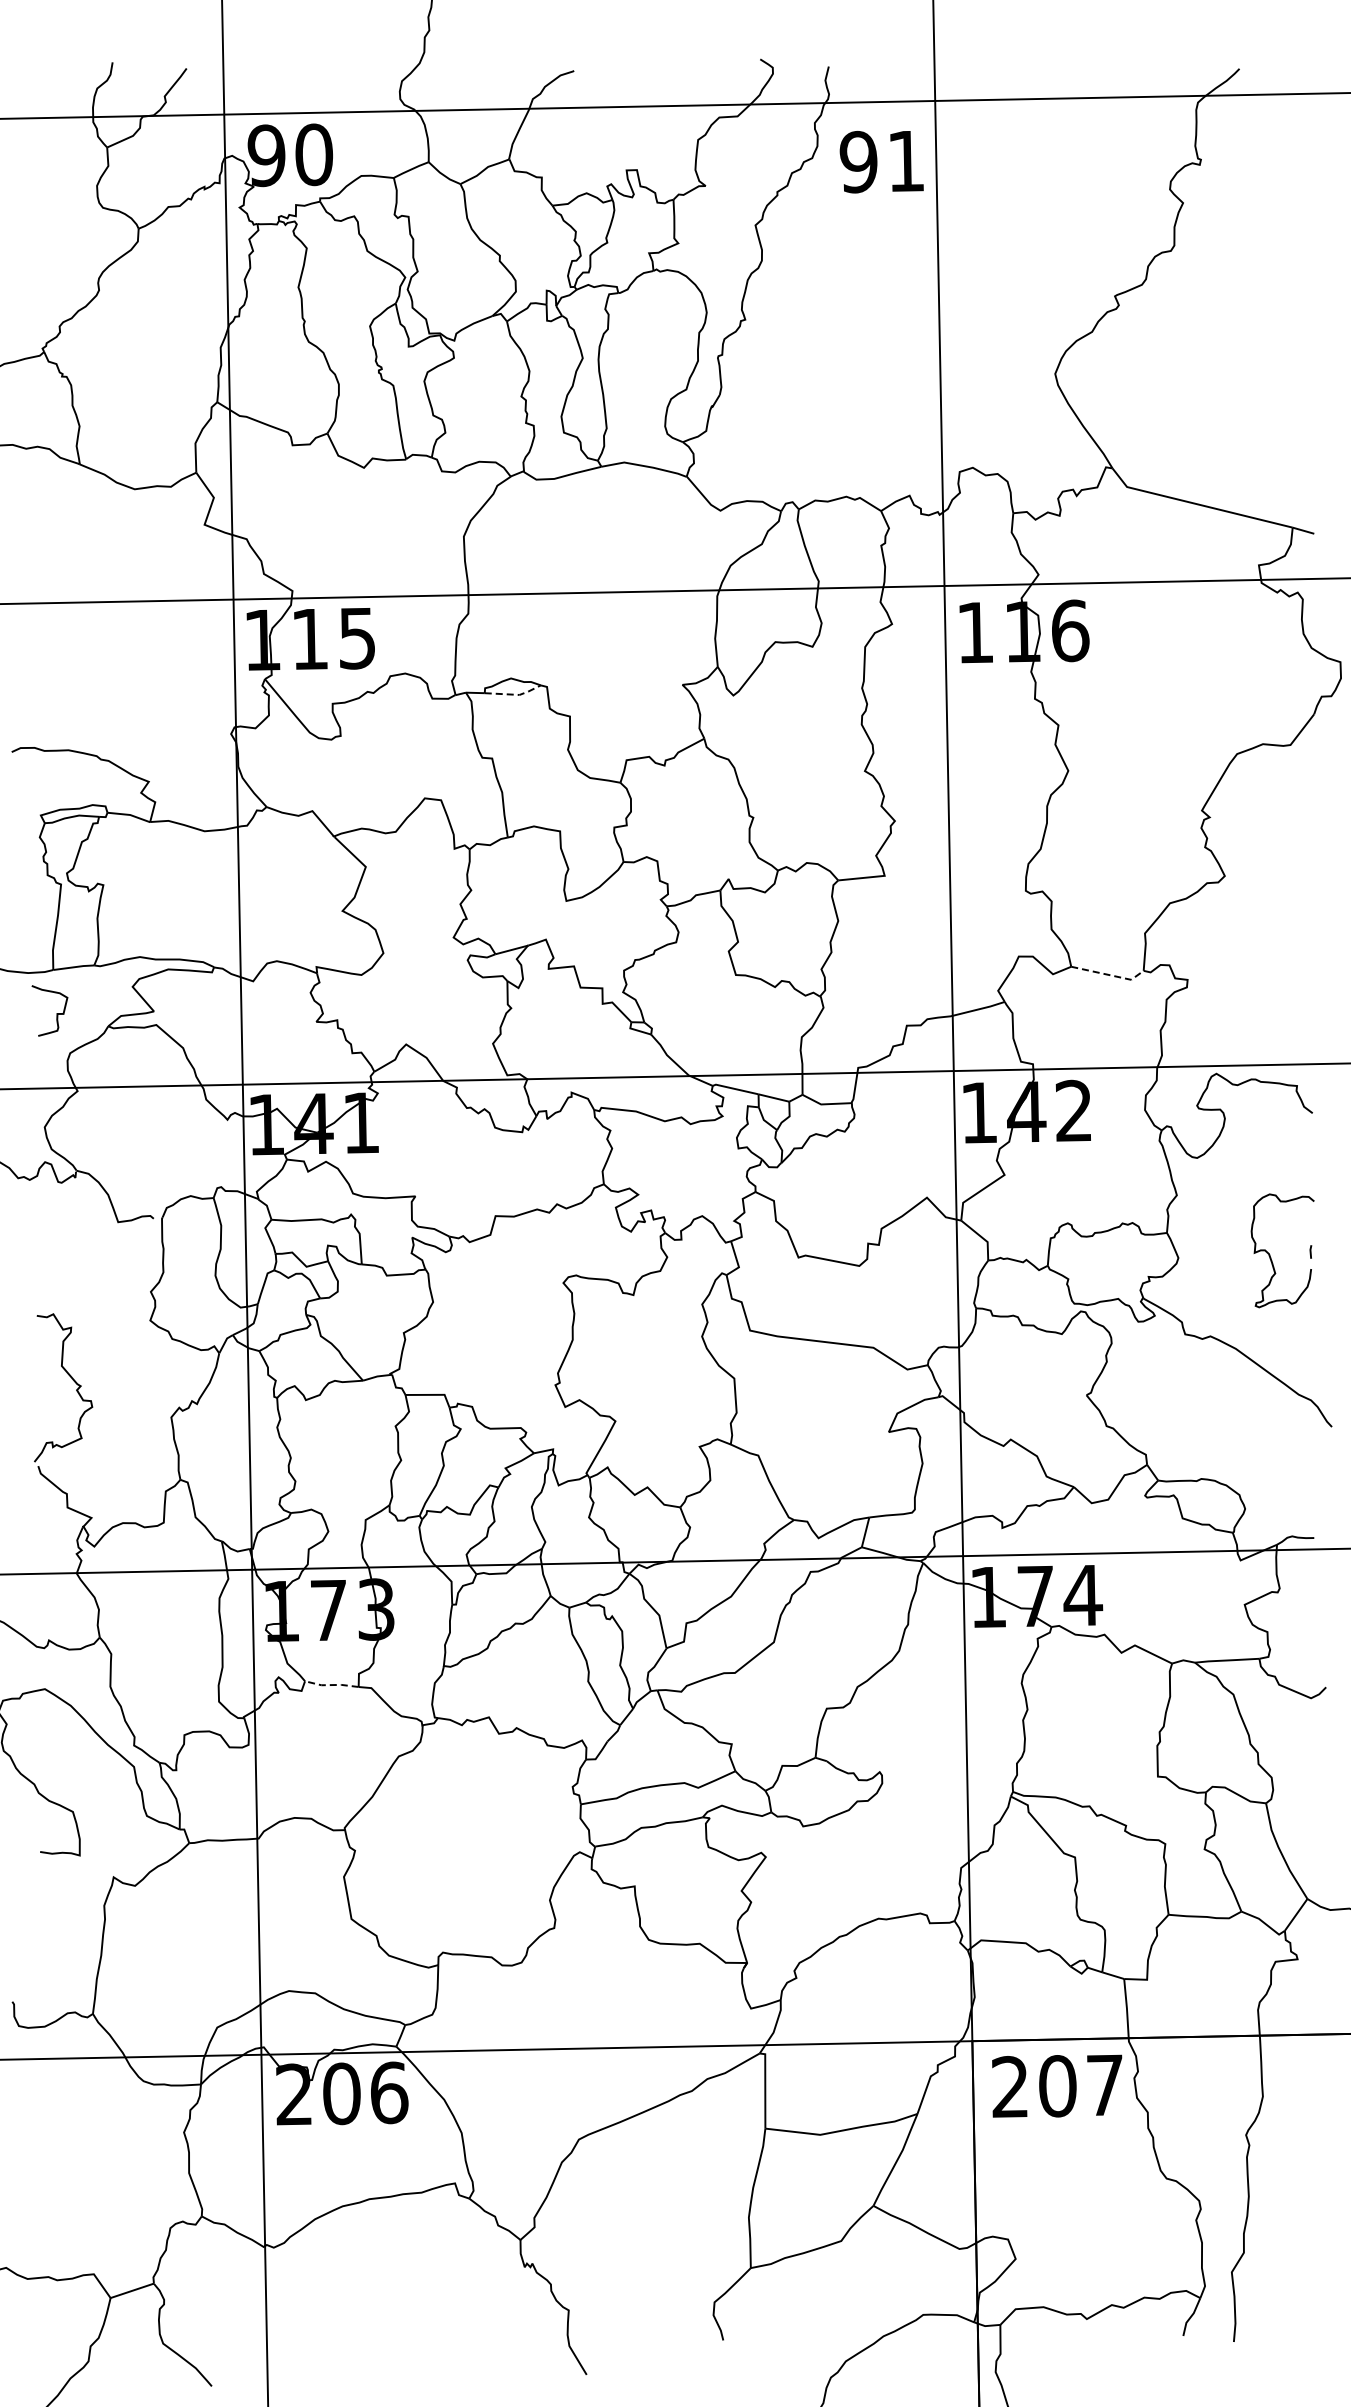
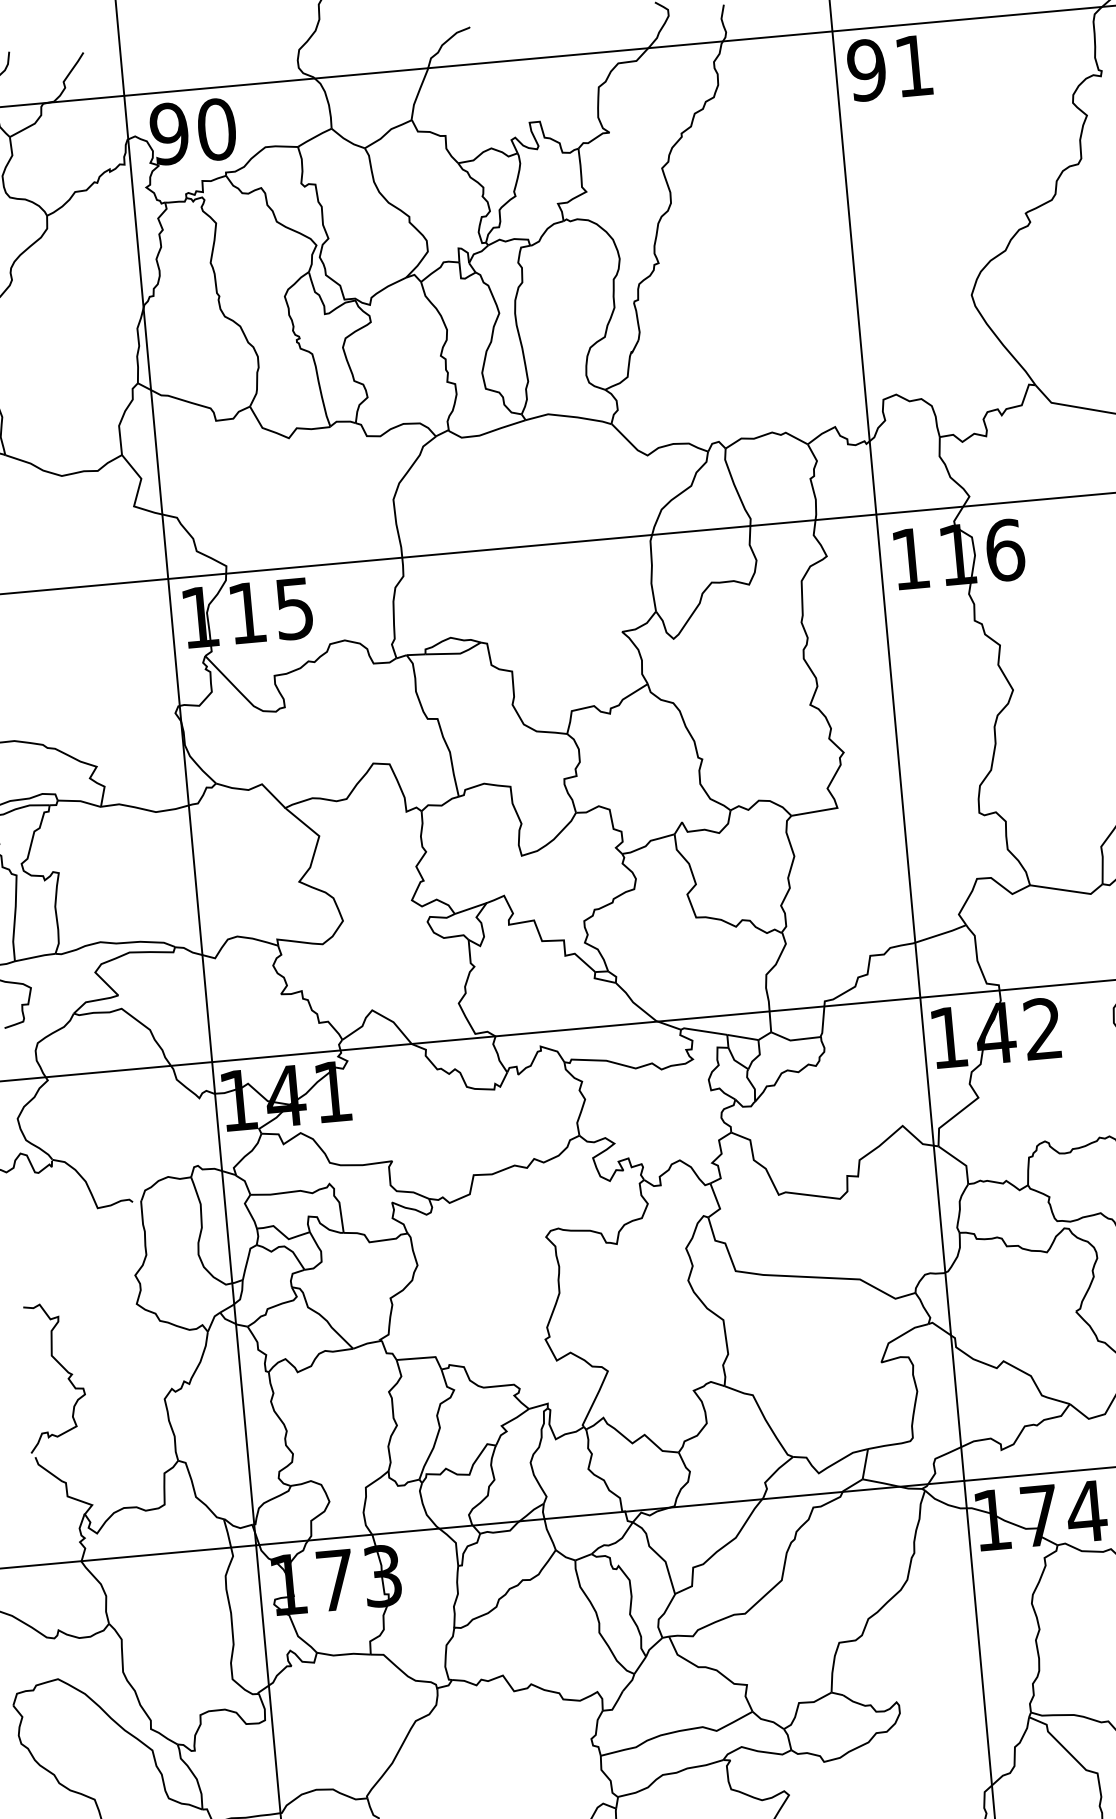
text: (881, 162) -> (889, 68), moved
line: (515, 694) -> (456, 653), dashed -> solid
line: (1109, 975) -> (1068, 891), dashed -> solid
line: (331, 1685) -> (343, 1655), dashed -> solid

